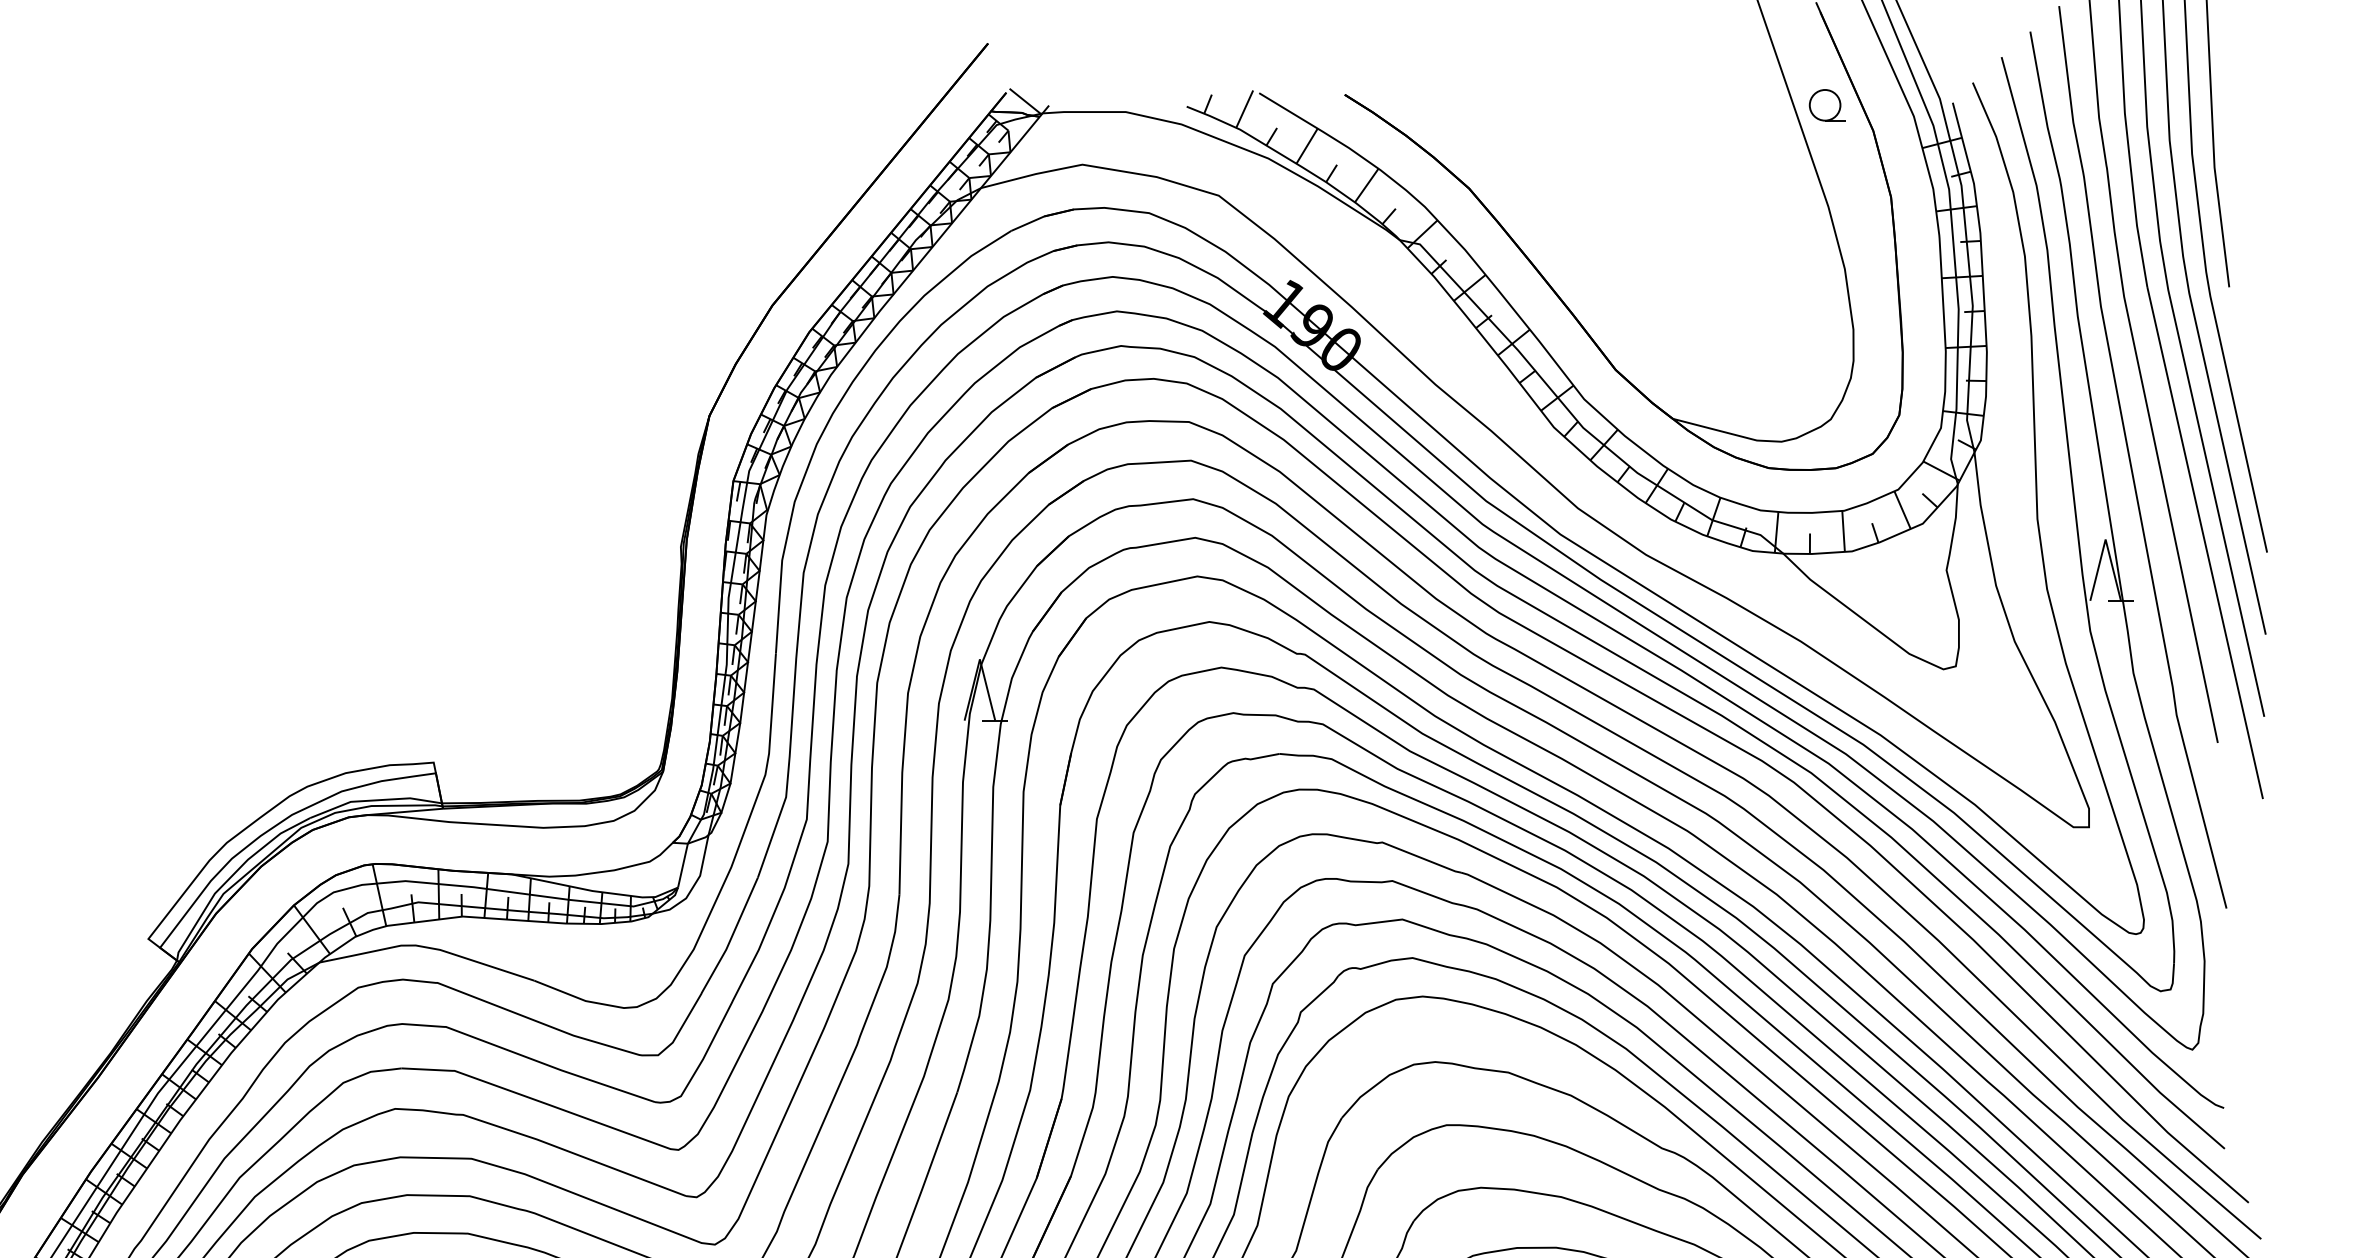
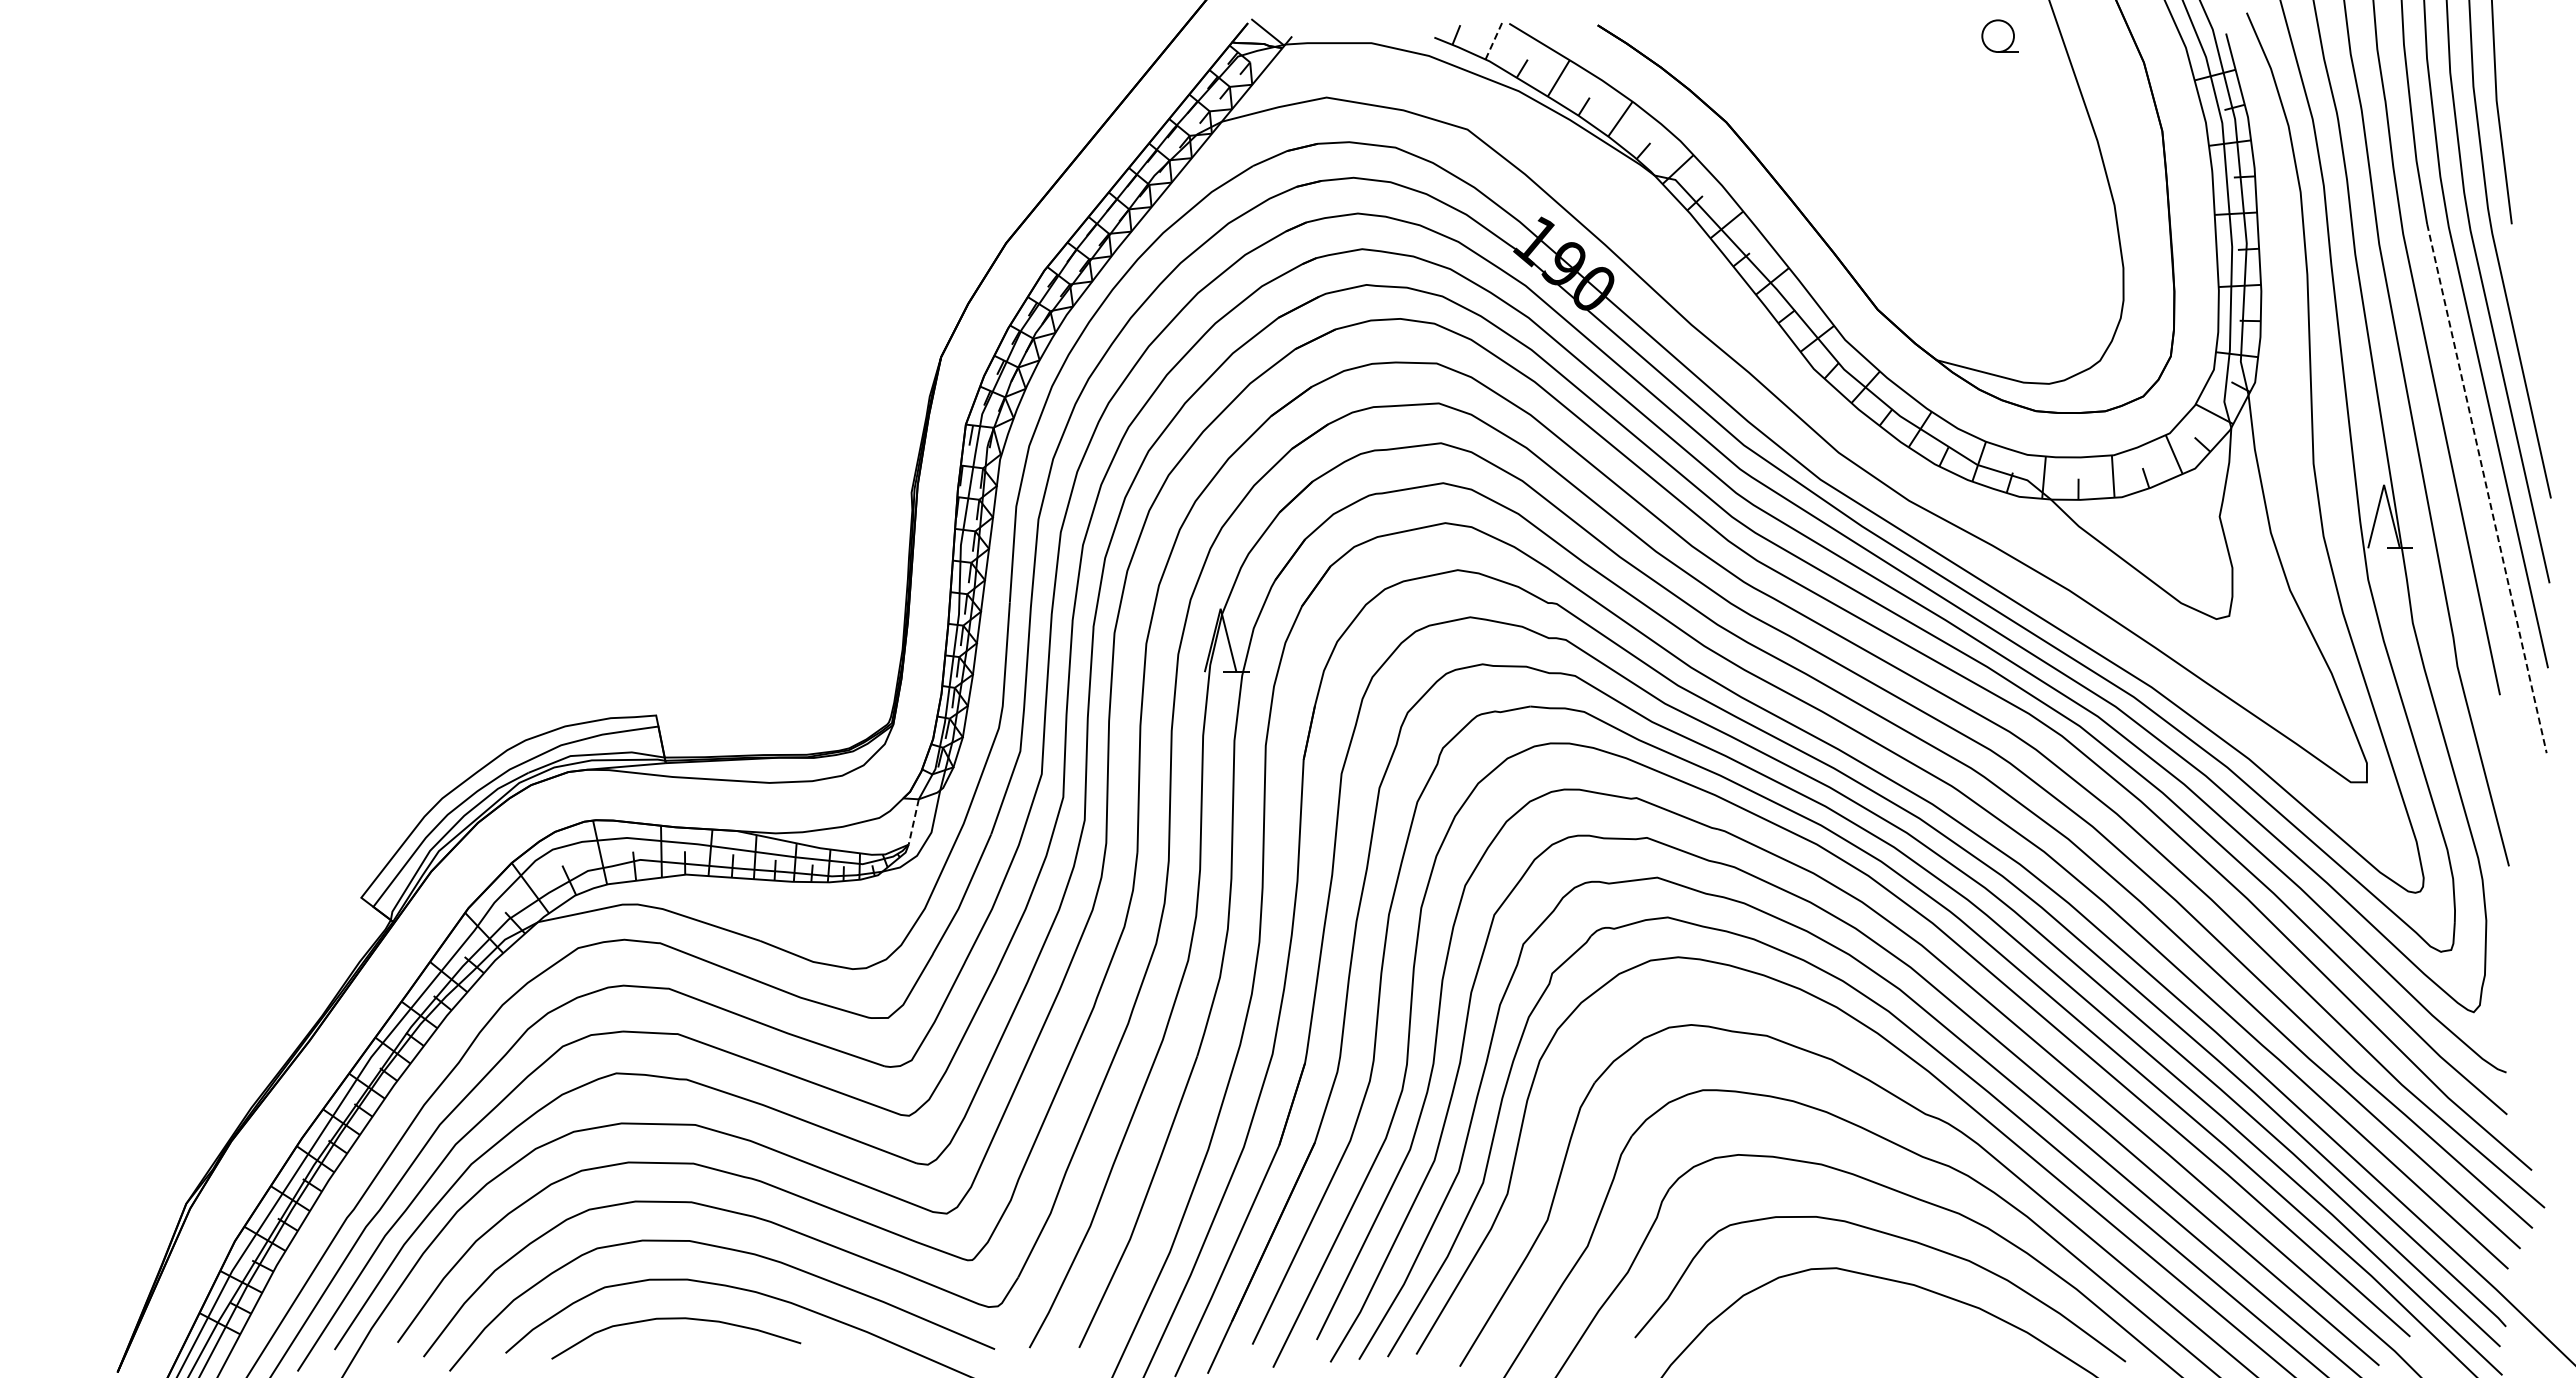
part: (1826, 104) -> (1999, 35), moved
line: (1244, 108) -> (1494, 39), solid -> dashed
line: (2205, 543) -> (2487, 489), solid -> dashed
line: (682, 866) -> (913, 822), solid -> dashed

